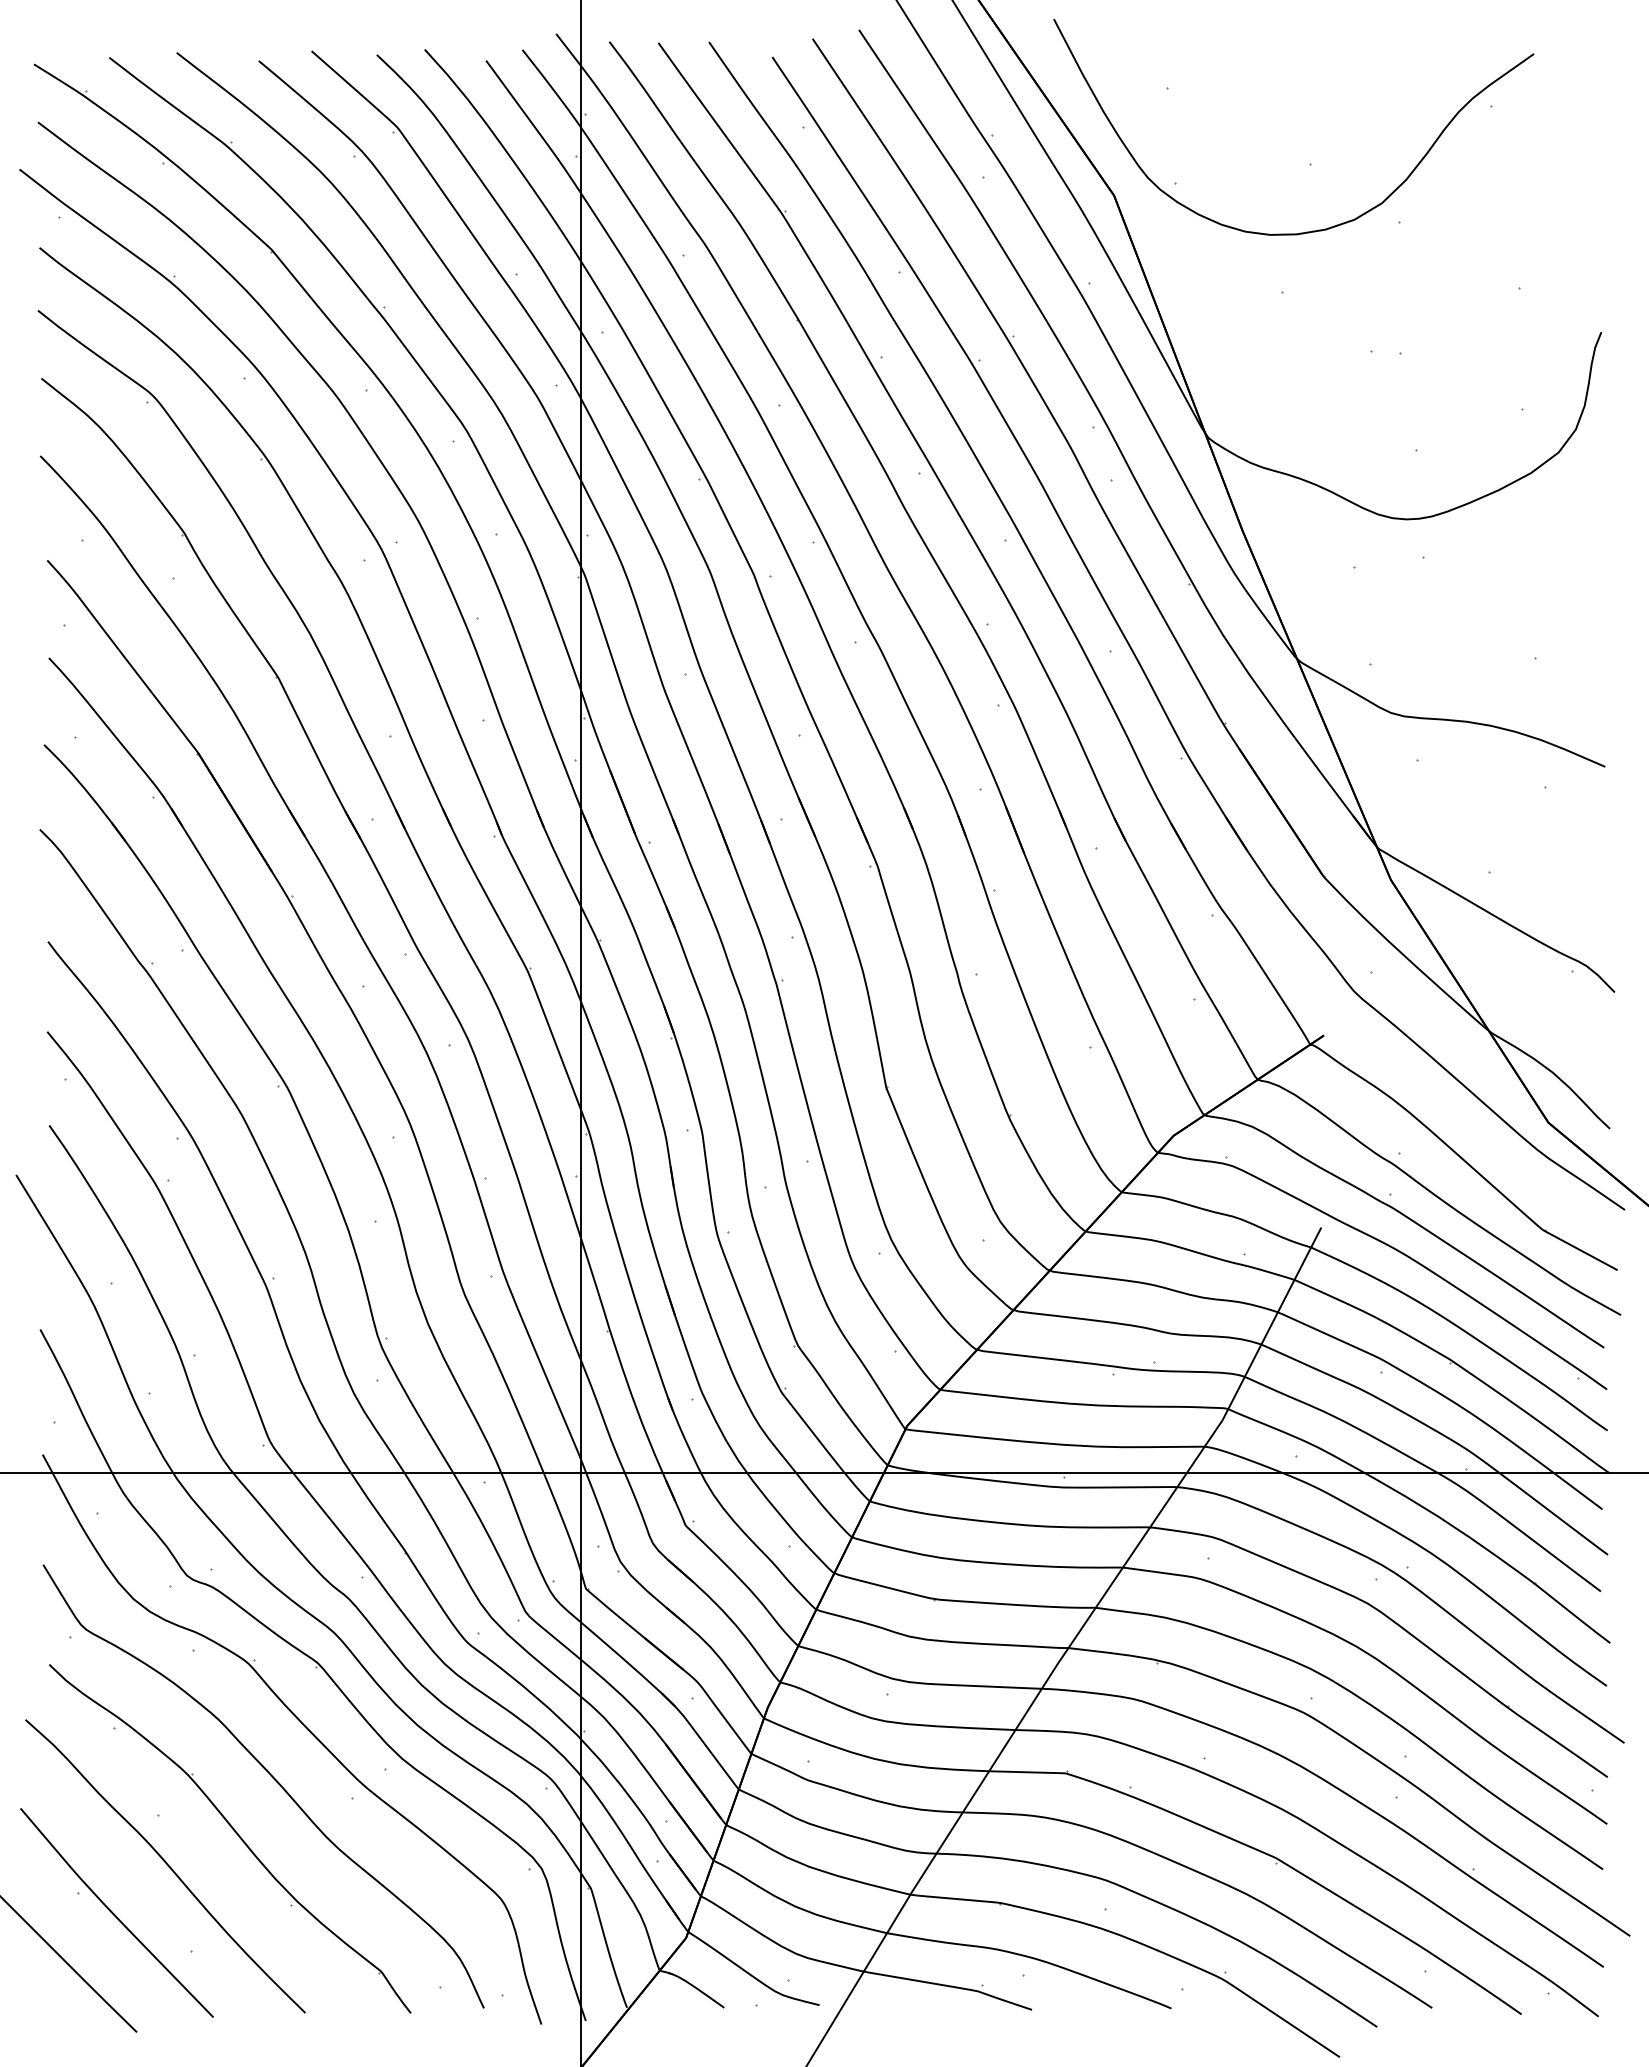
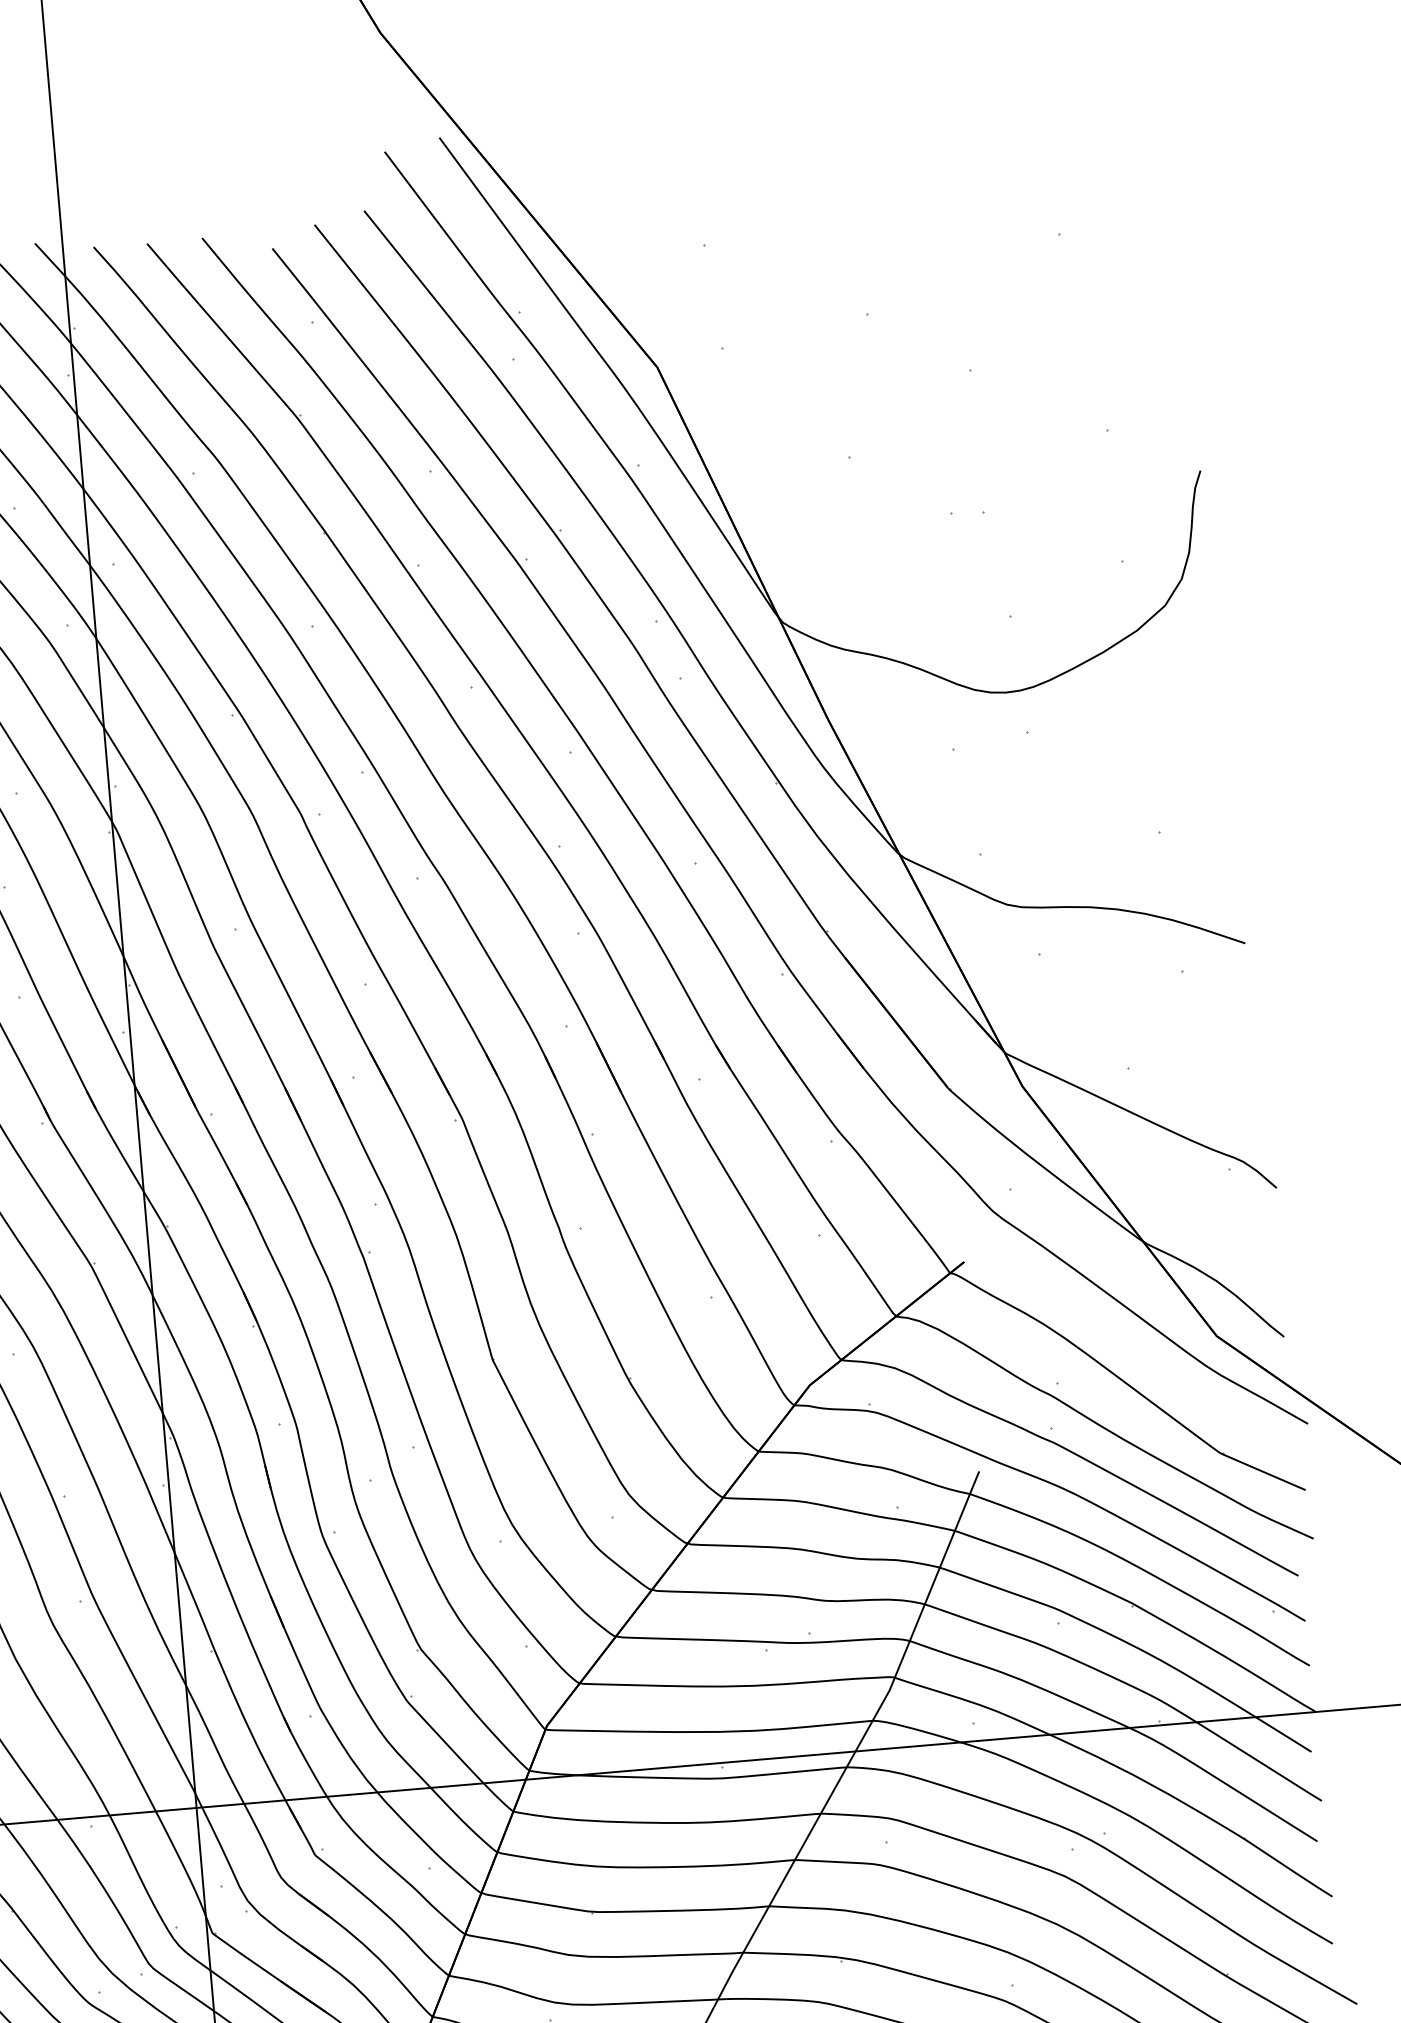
curve: (1312, 230) -> (876, 386), removed

